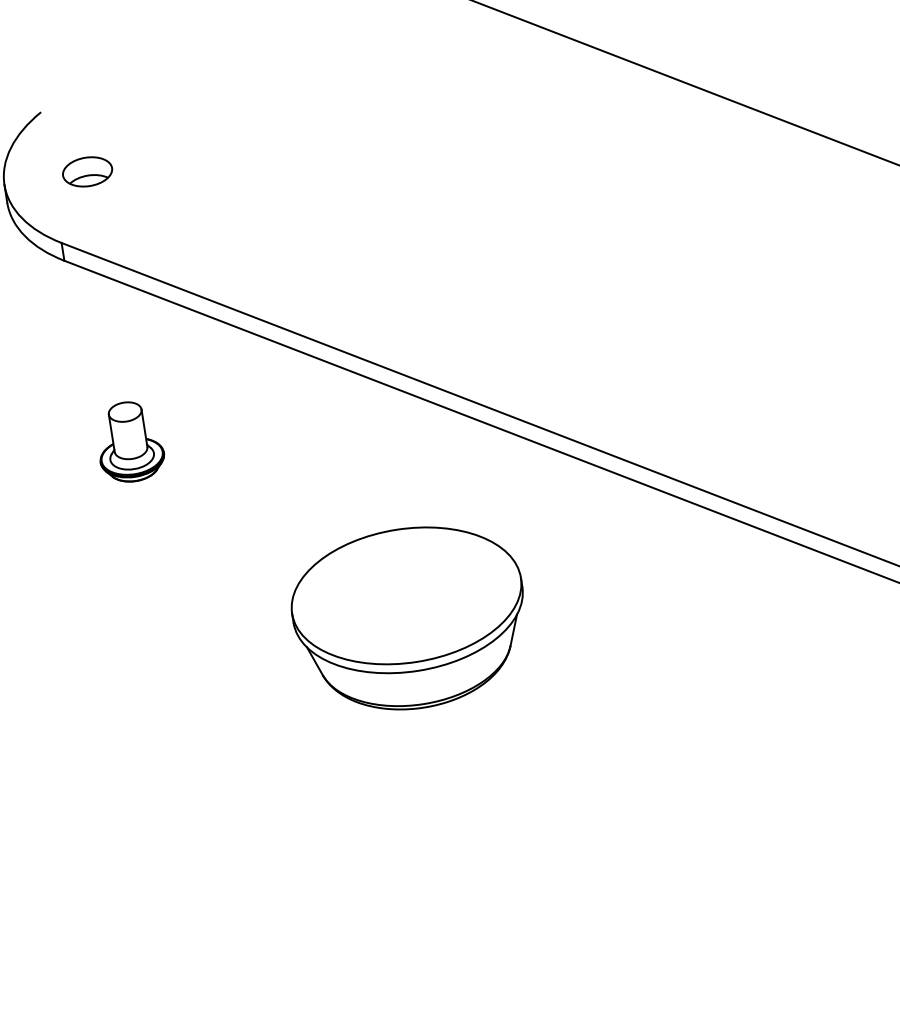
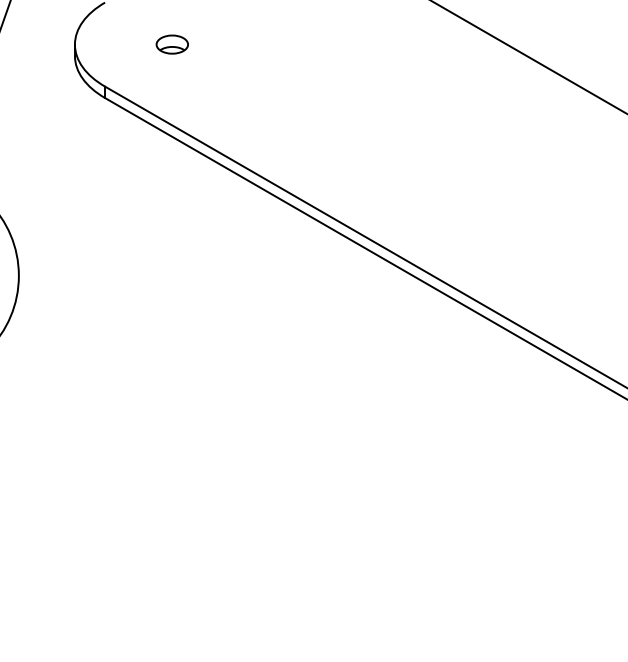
part: (86, 171) -> (171, 44), moved
part: (130, 442) -> (128, 218), removed
part: (409, 618) -> (286, 356), removed

